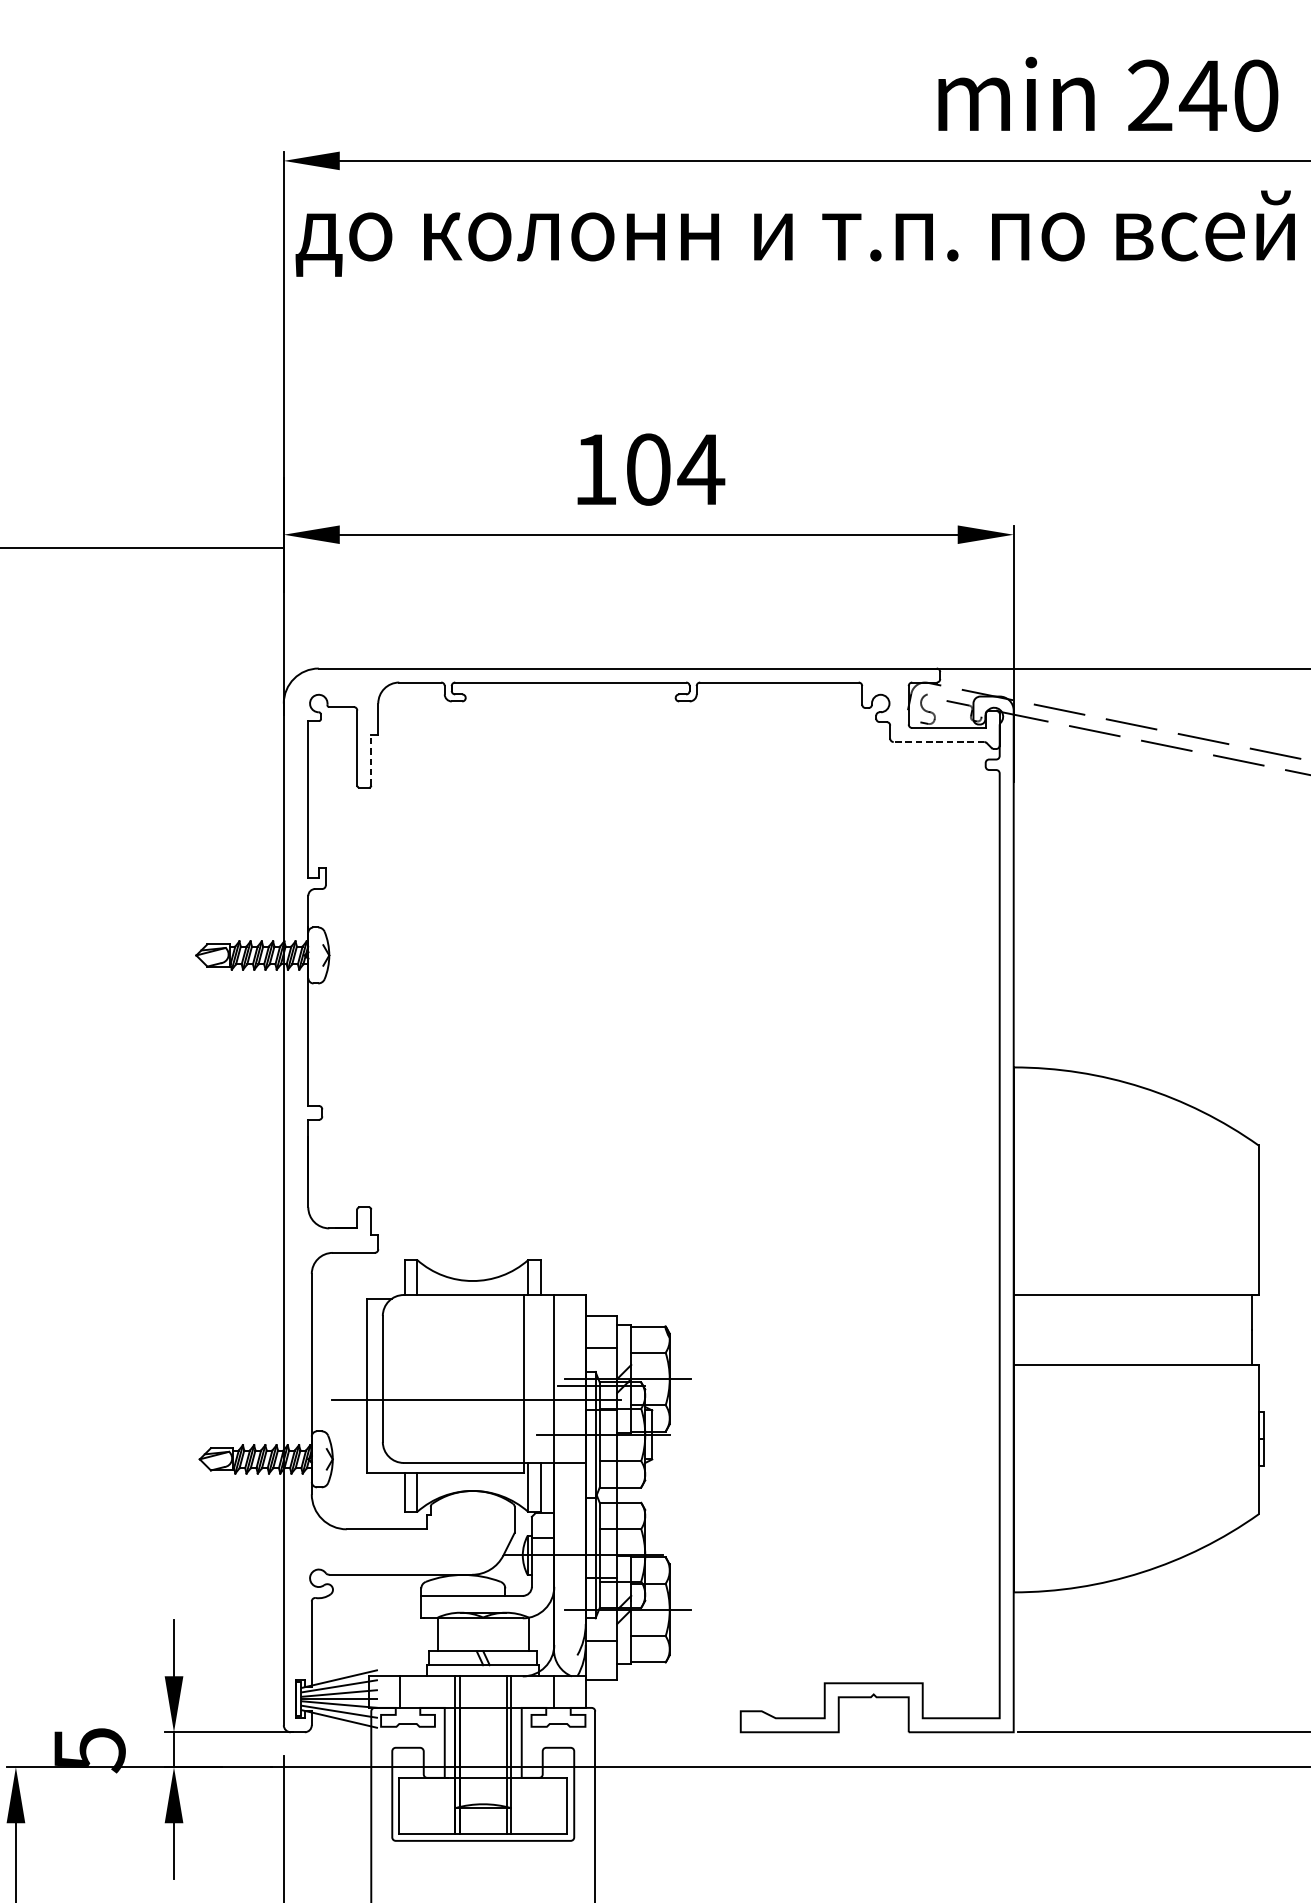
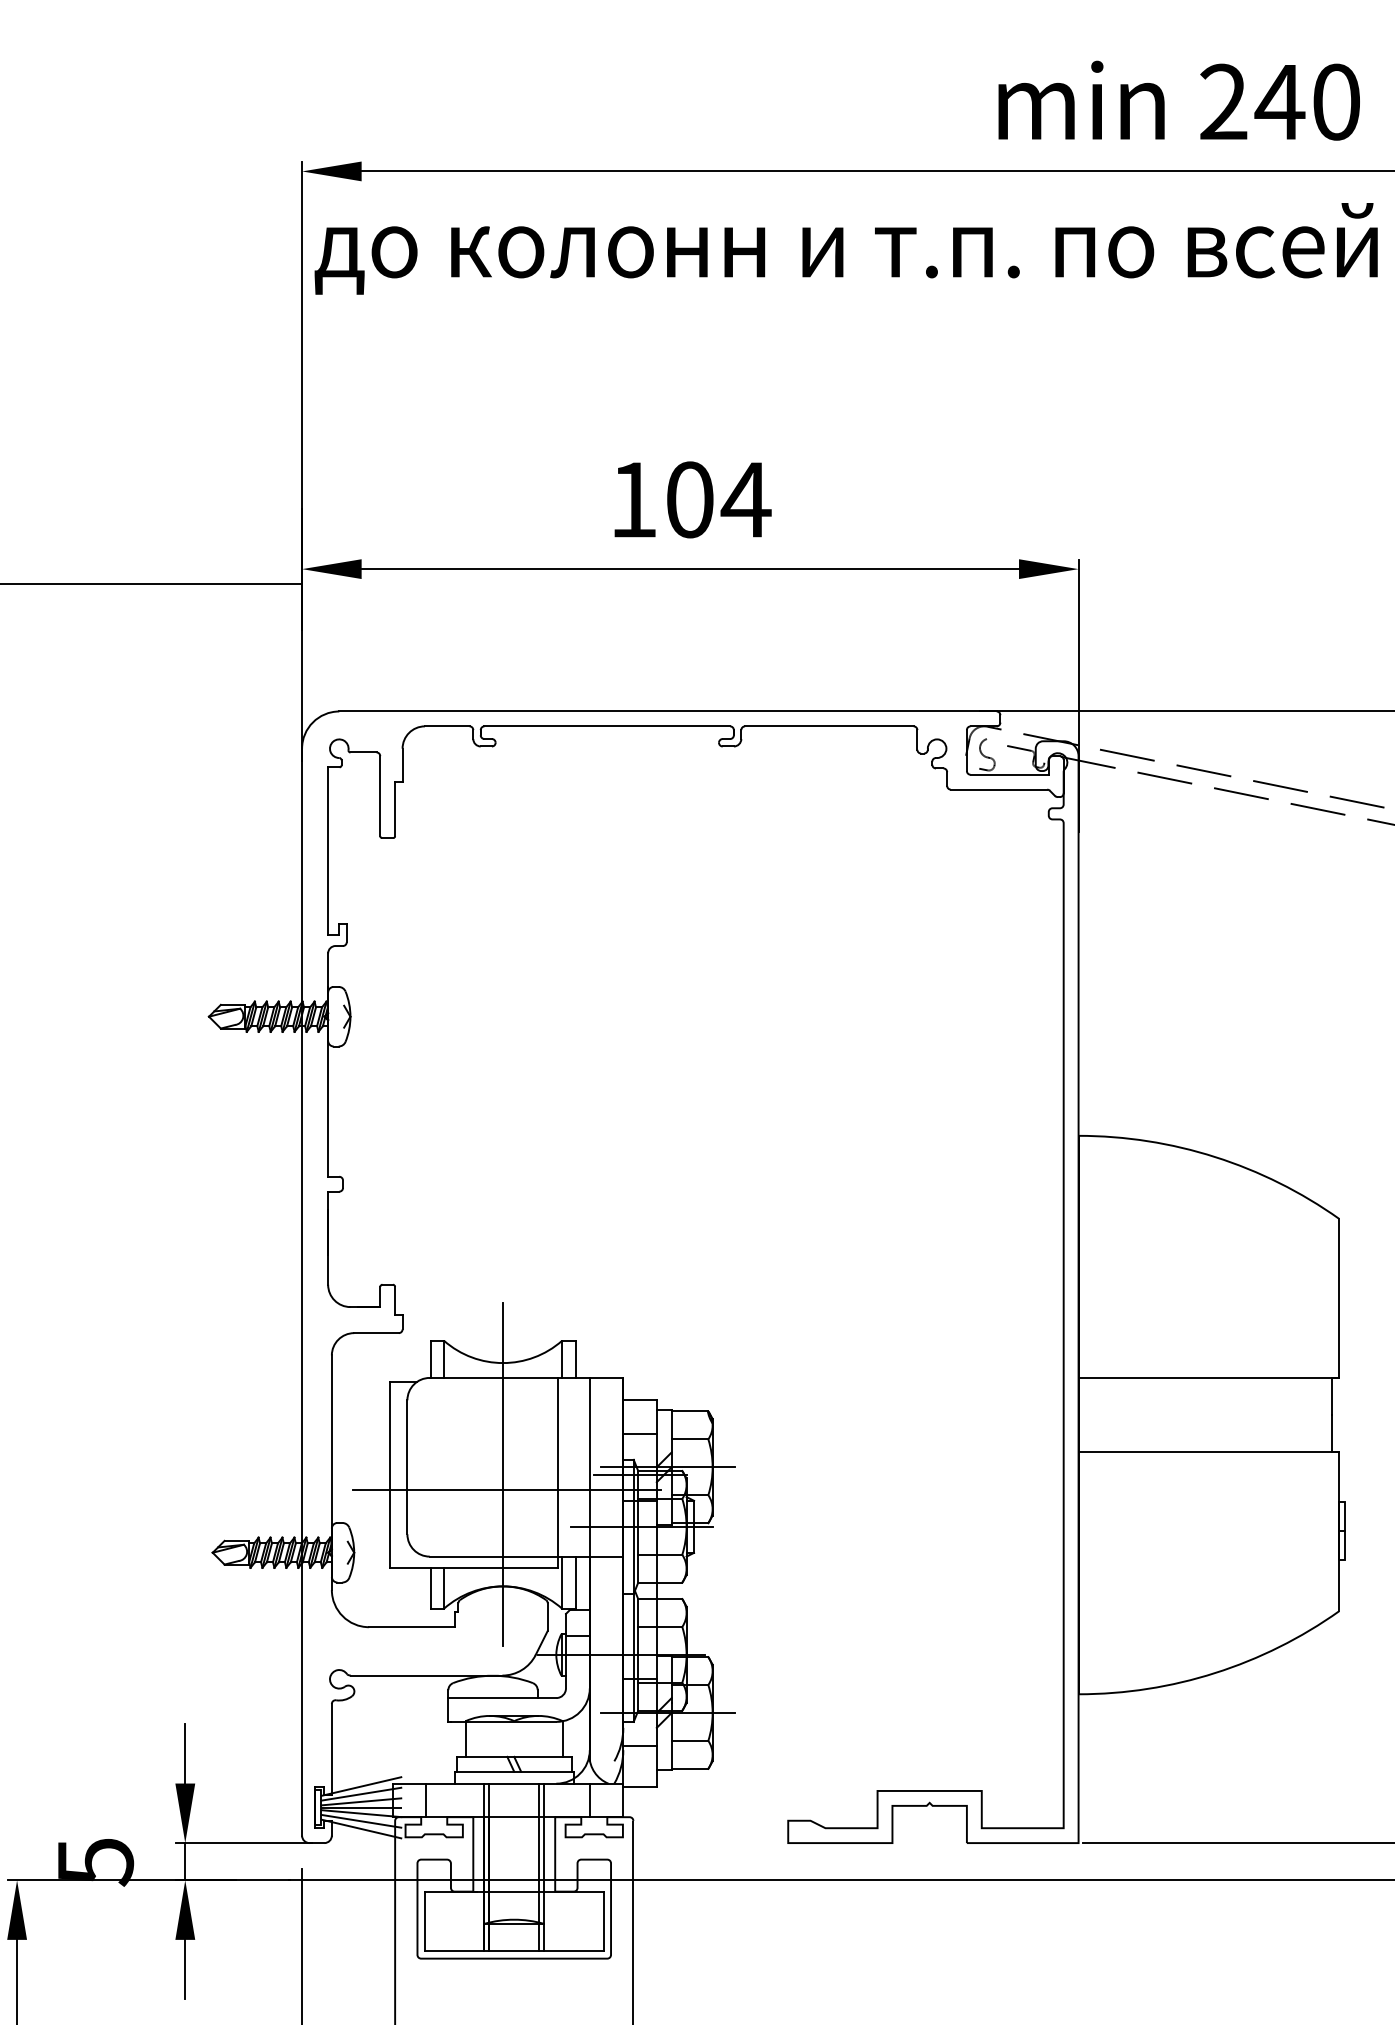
line: (938, 741) -> (998, 789), dashed -> solid
line: (371, 760) -> (395, 809), dashed -> solid
line: (473, 1385) -> (503, 1474), added

